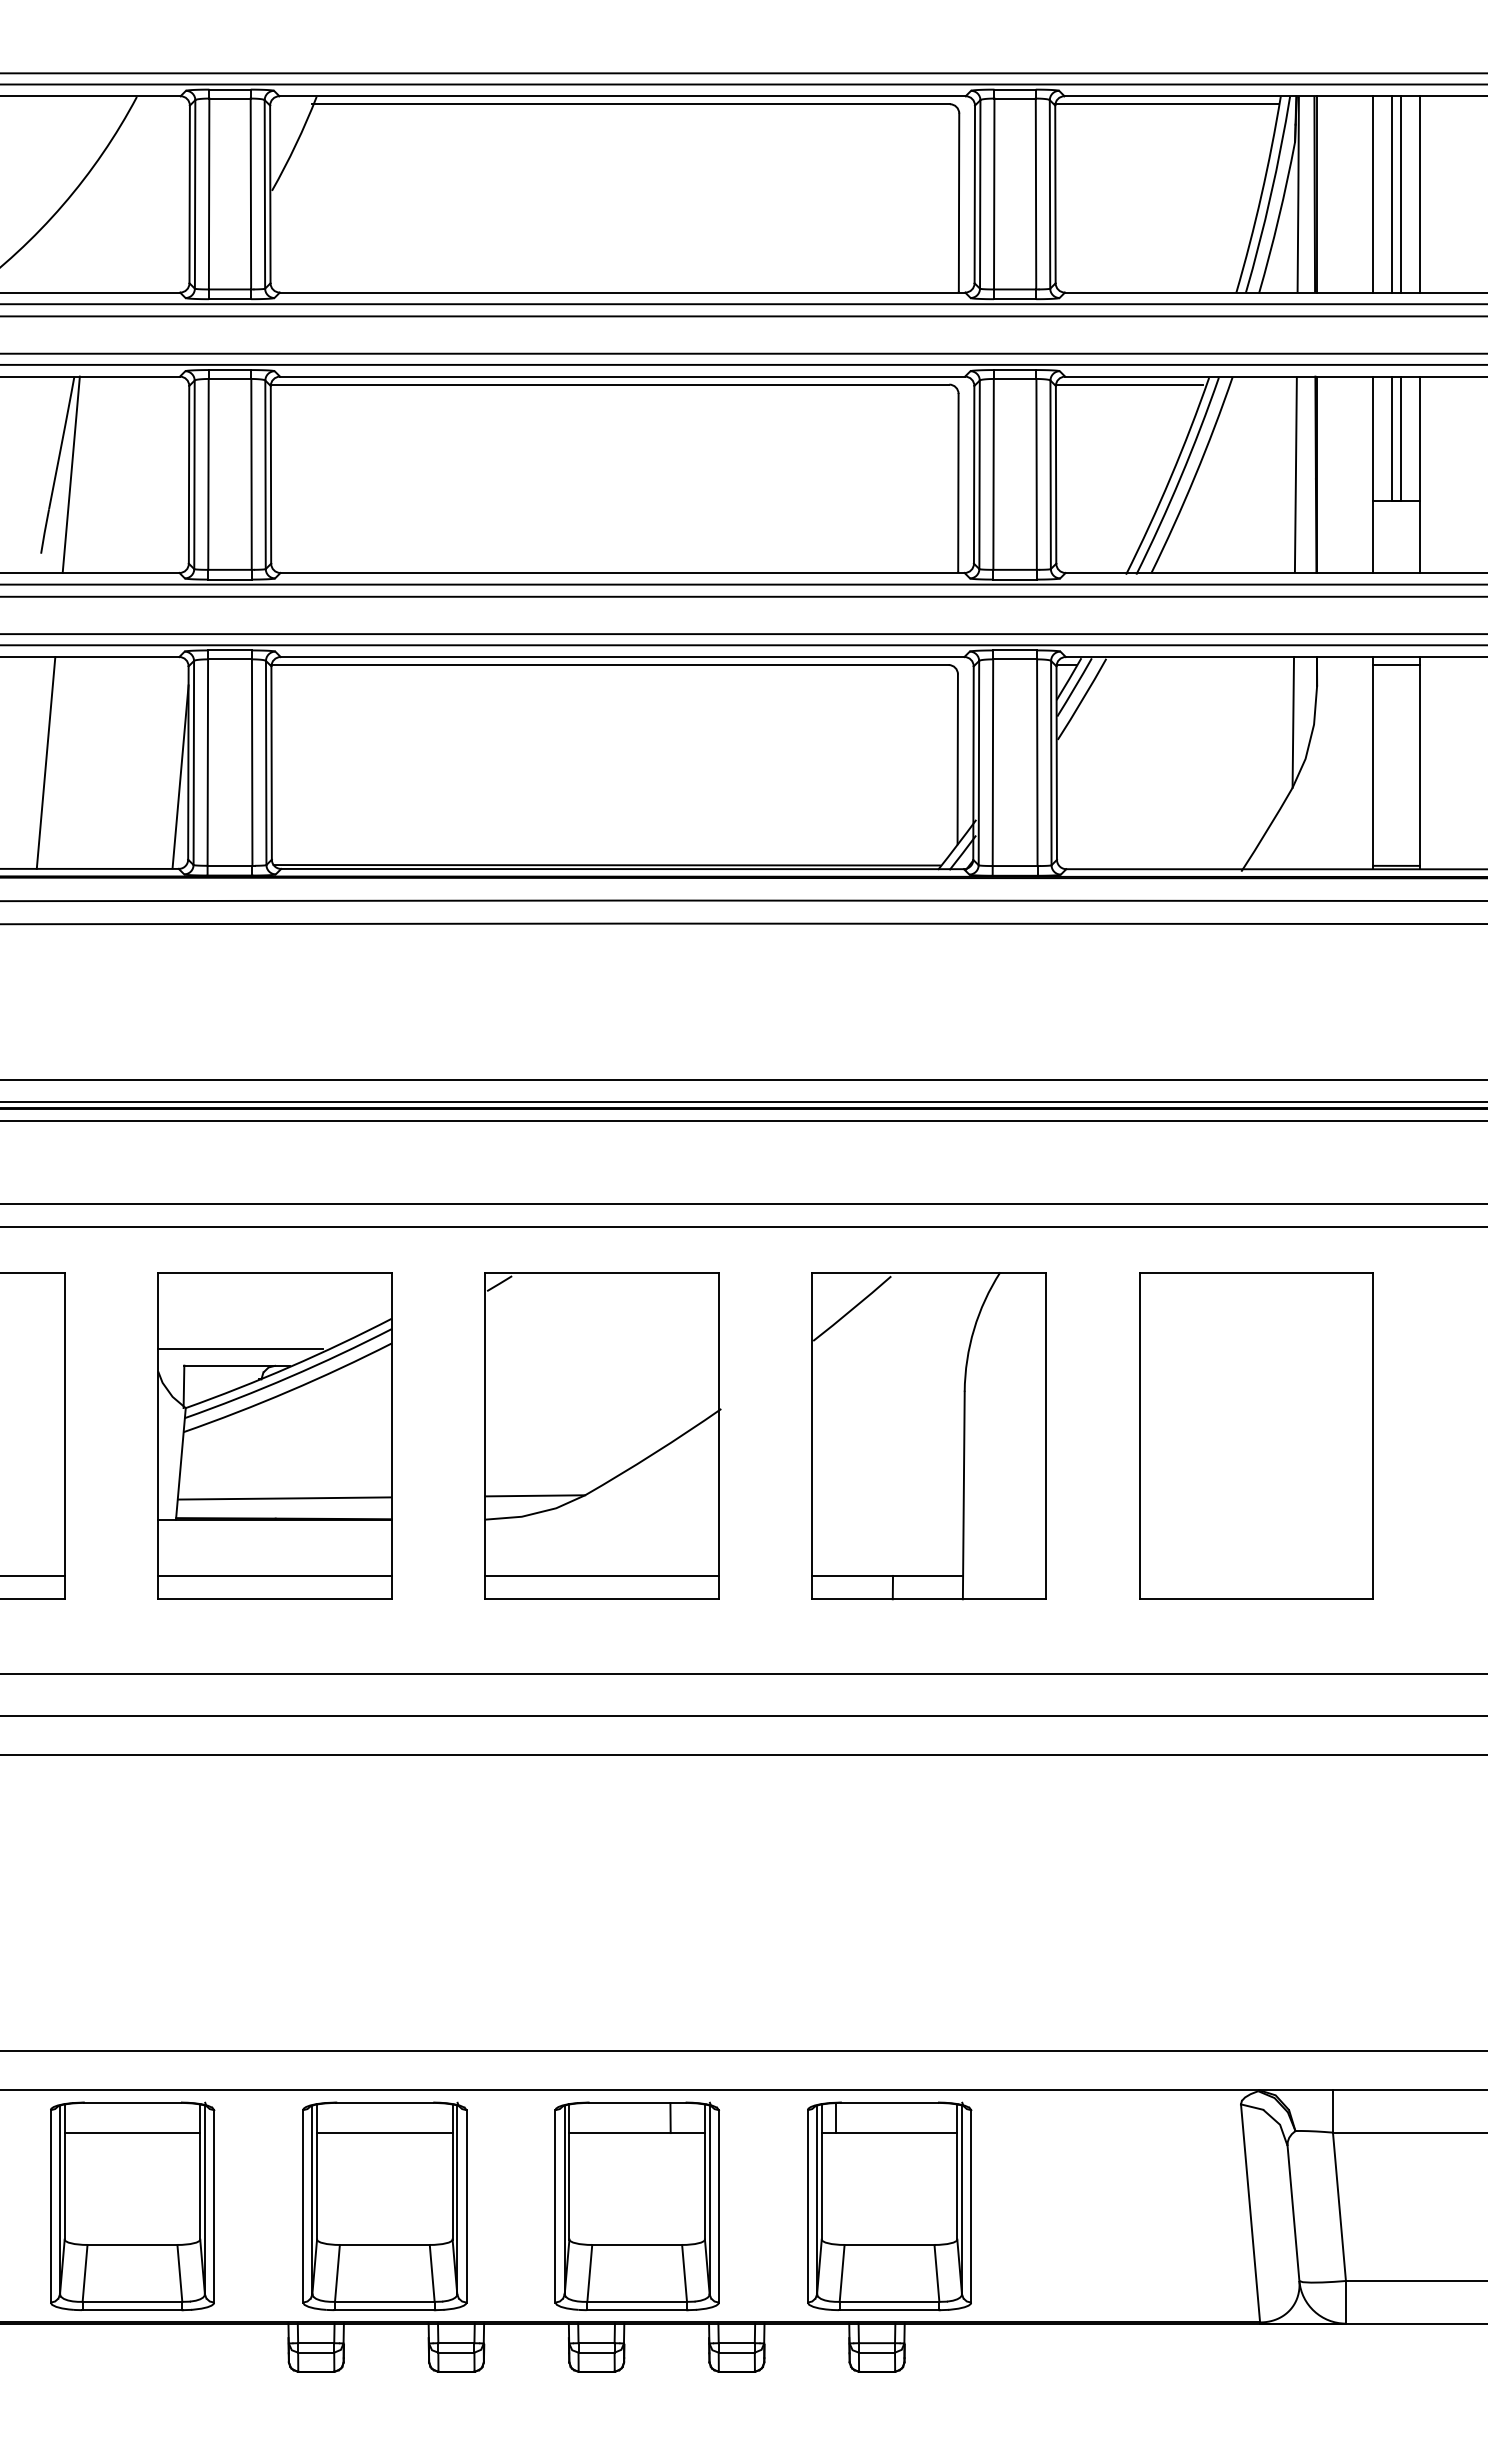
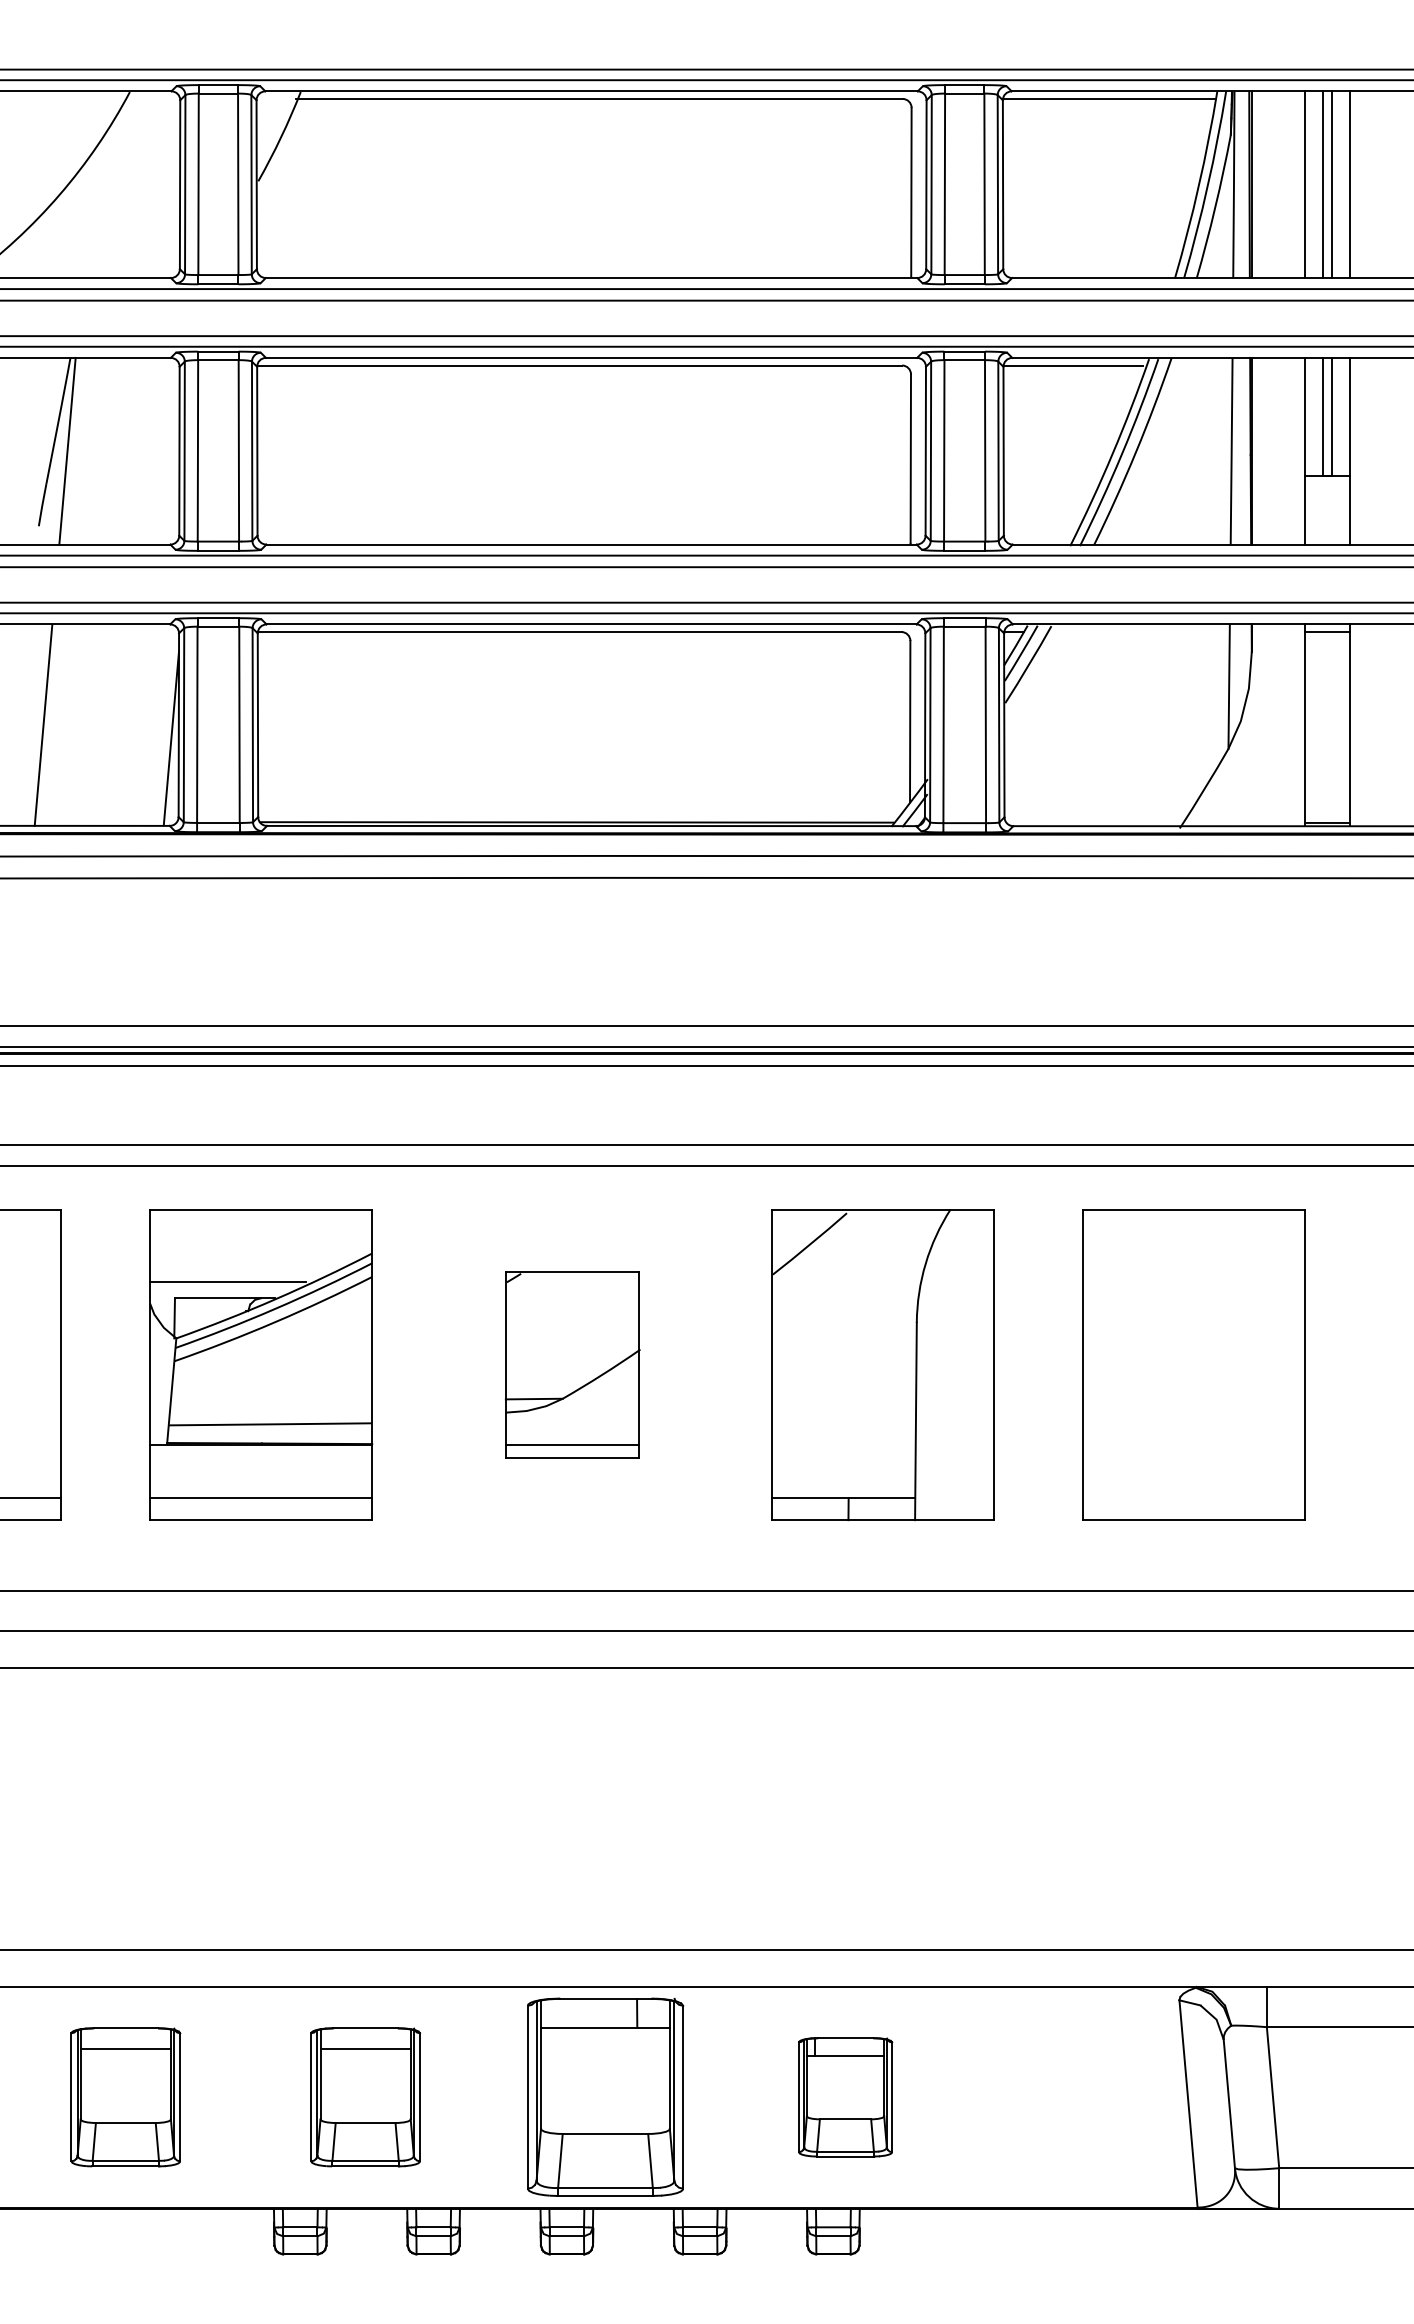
part: (602, 1435) -> (572, 1364), size x0.6
part: (132, 2206) -> (125, 2097), size x0.7
part: (384, 2206) -> (365, 2097), size x0.7
part: (889, 2206) -> (845, 2097), size x0.6

